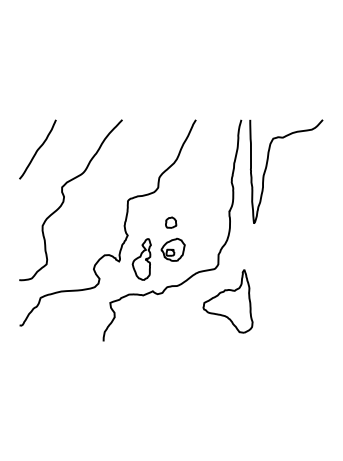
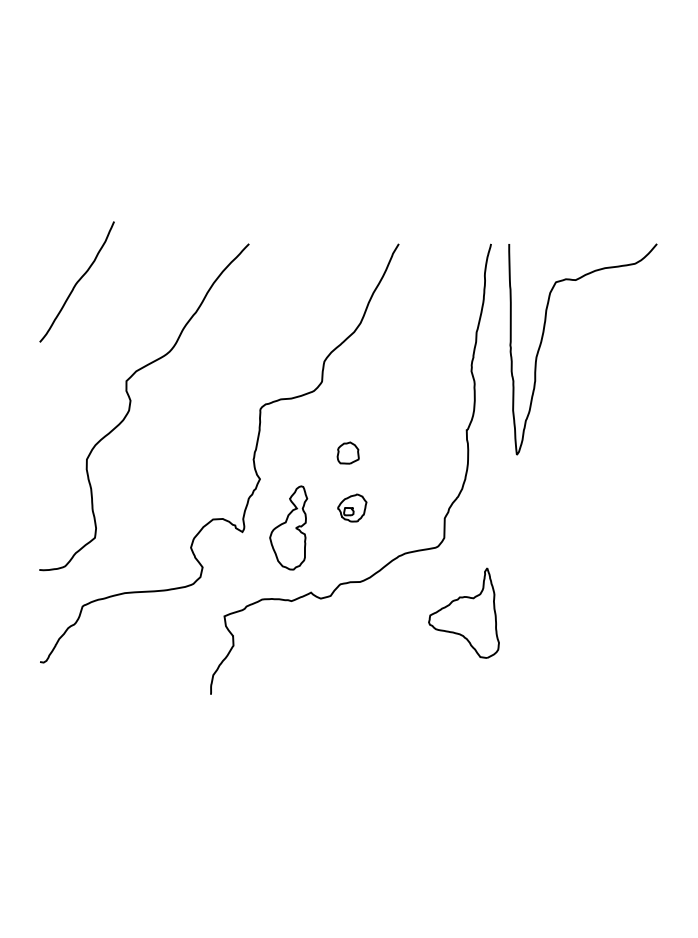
curve: (37, 149) -> (76, 281), moved
part: (172, 249) -> (351, 507), size x0.6
part: (227, 301) -> (462, 613), size x0.7

